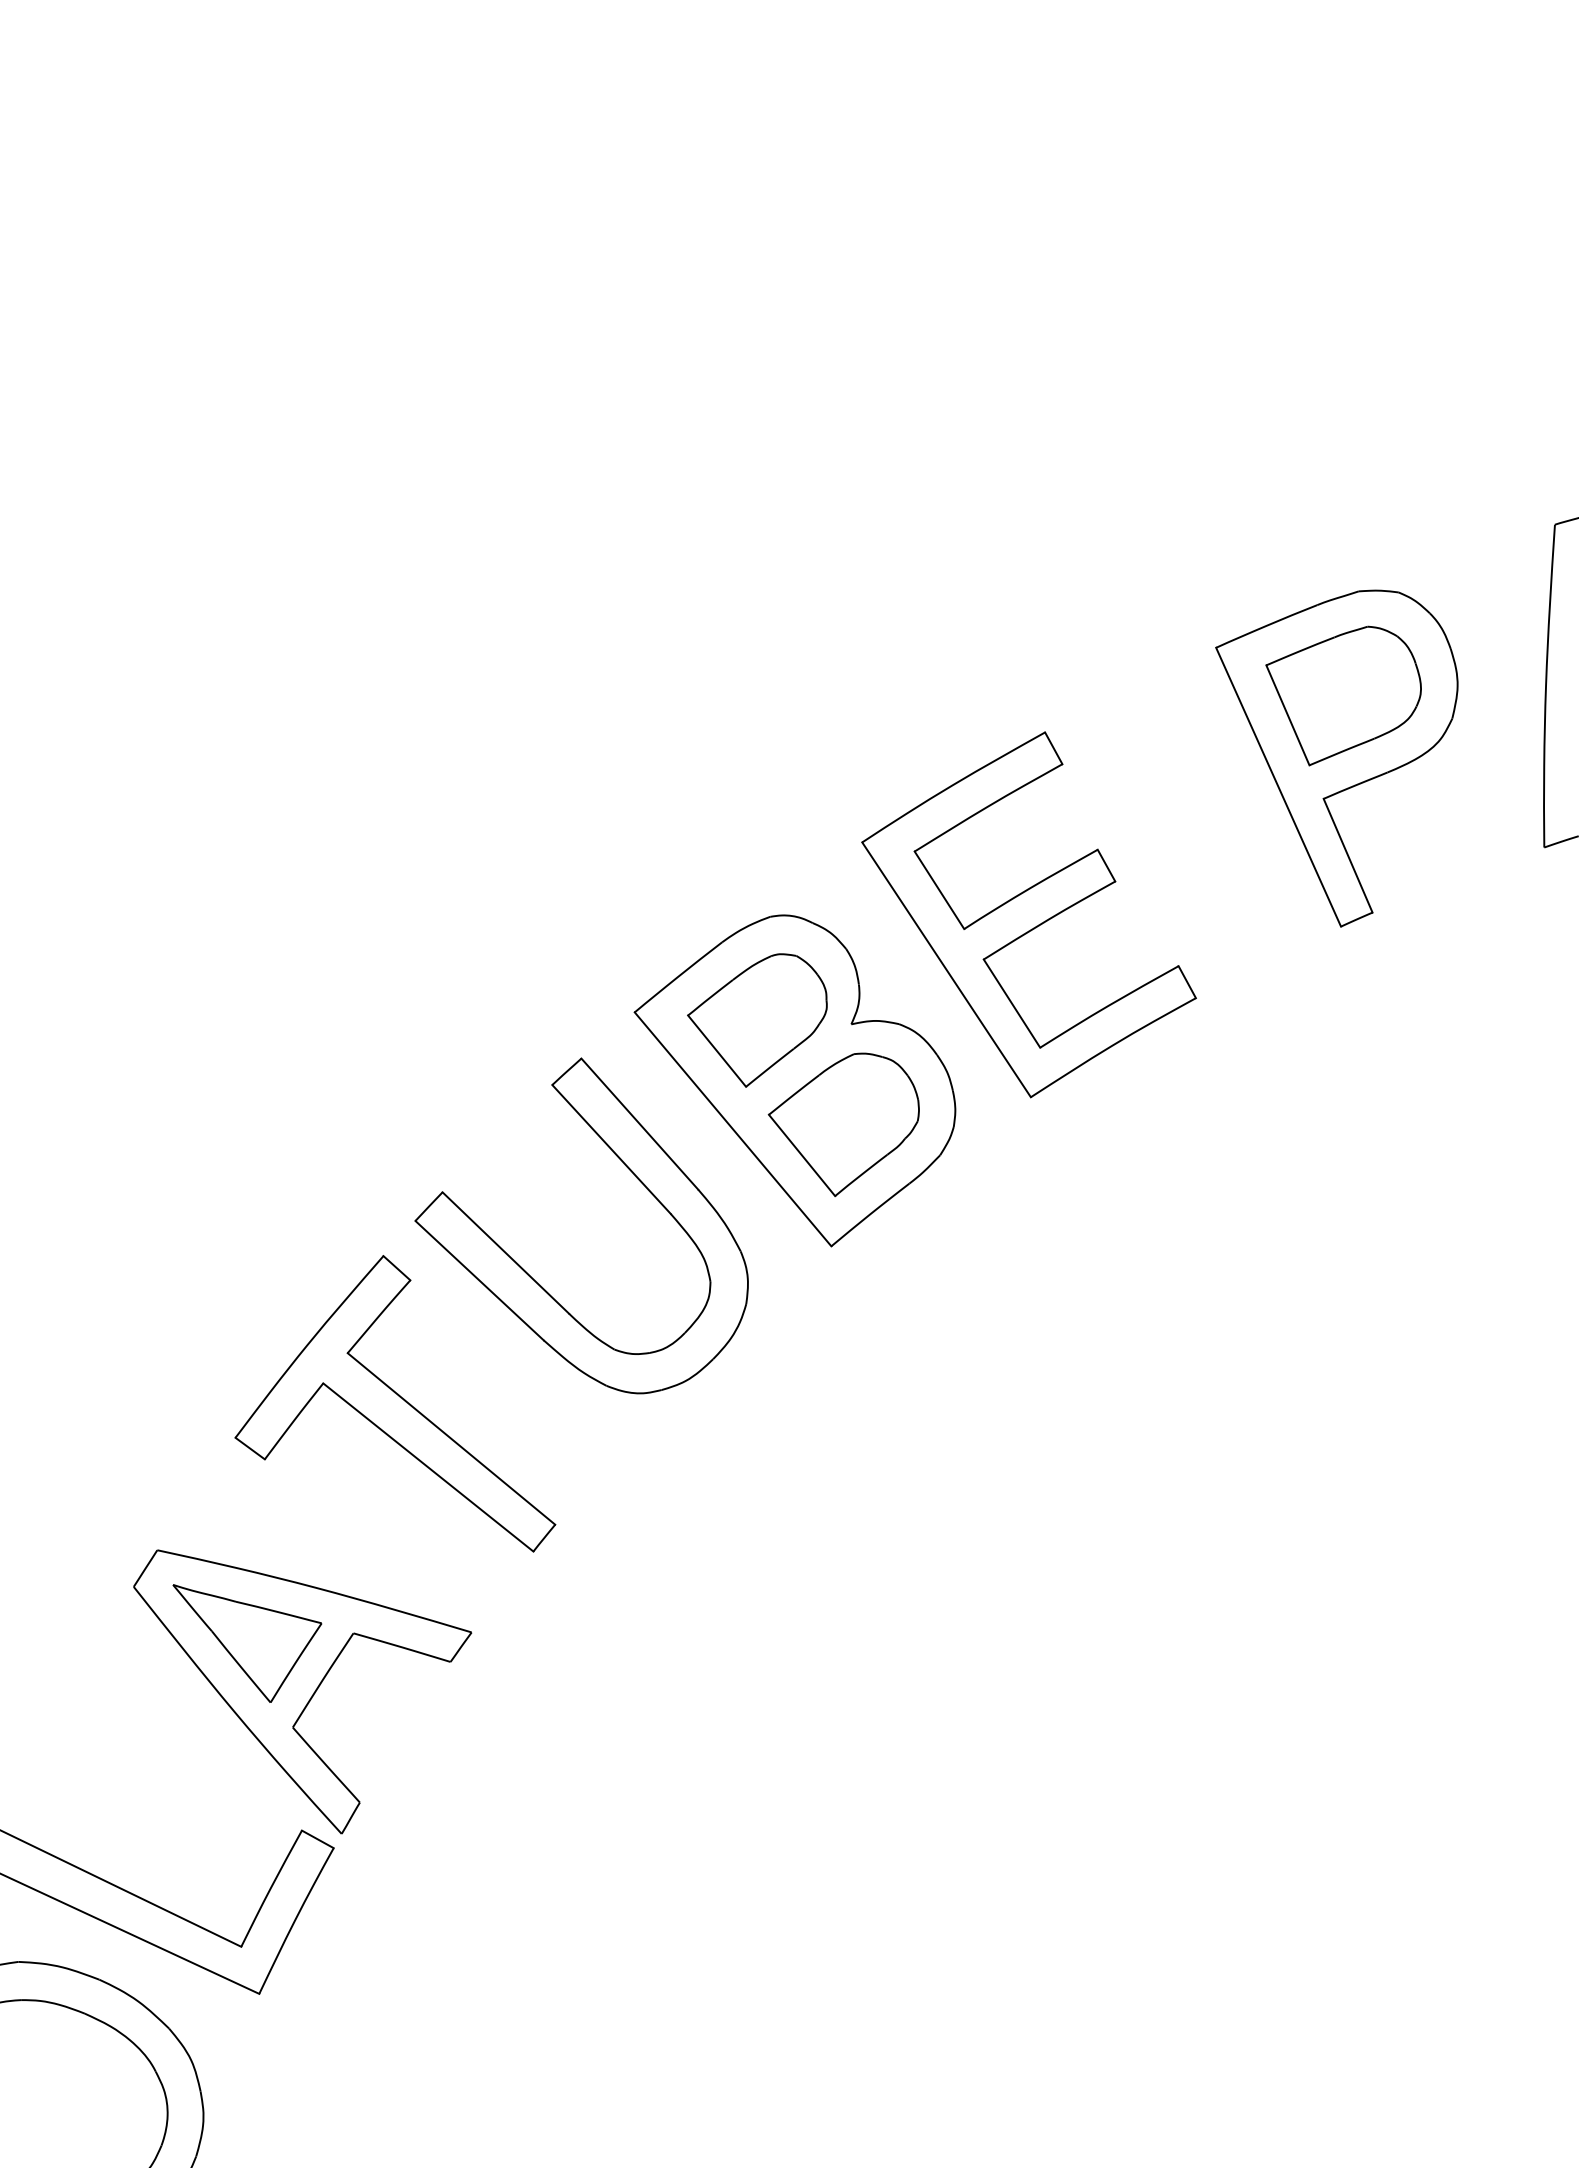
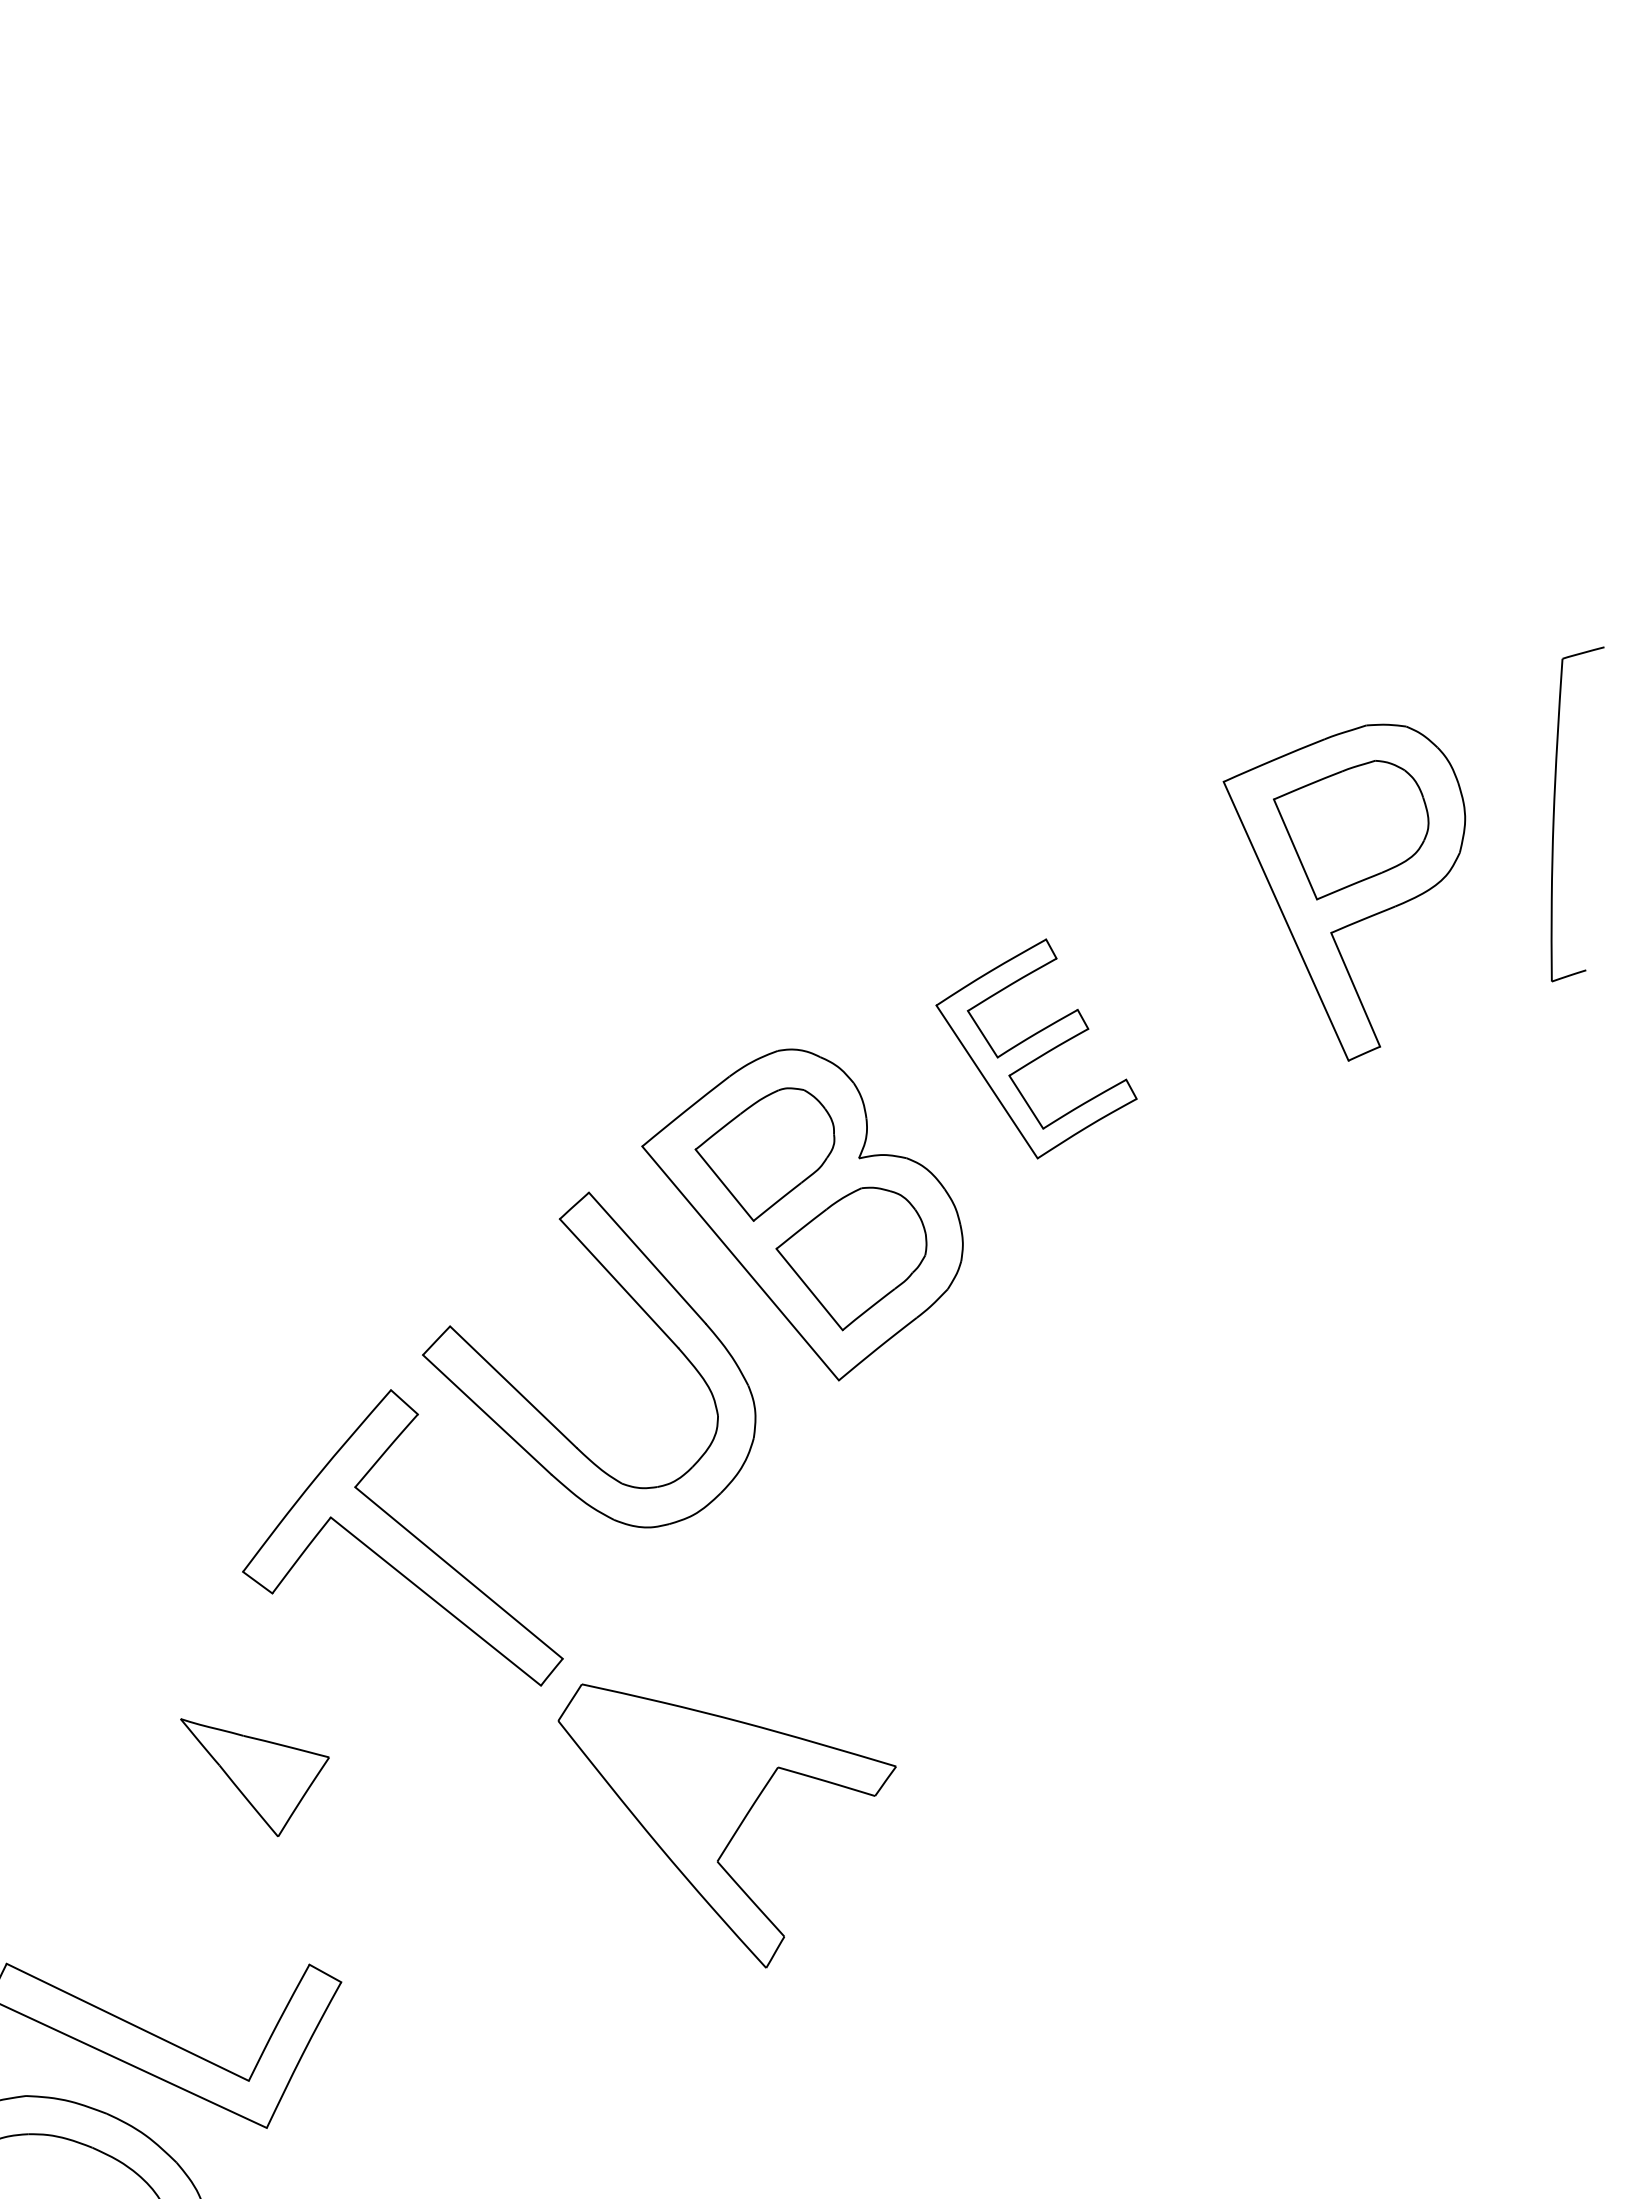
part: (1028, 914) -> (1036, 1048), size x0.6
part: (301, 1691) -> (726, 1825), moved

